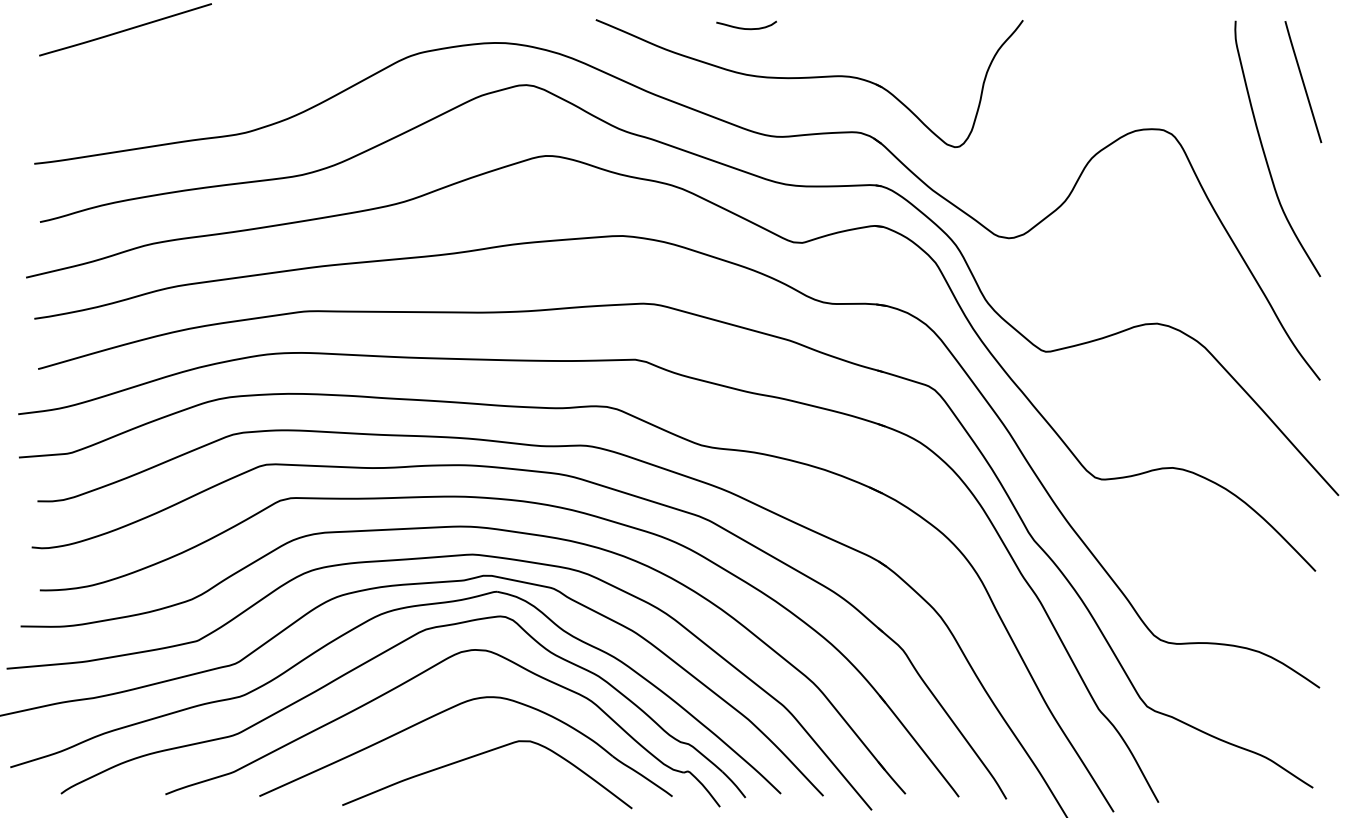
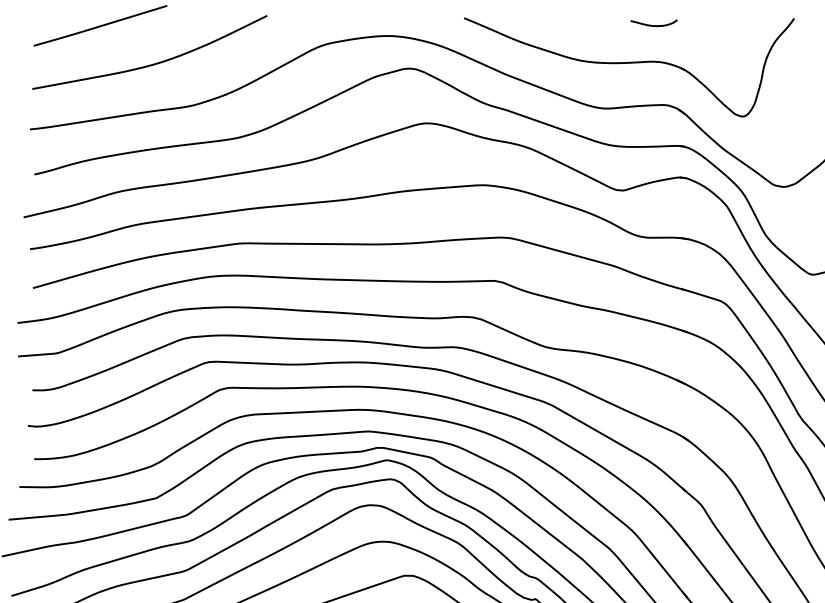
curve: (746, 28) -> (653, 25), moved
curve: (191, 79) -> (151, 64), added

